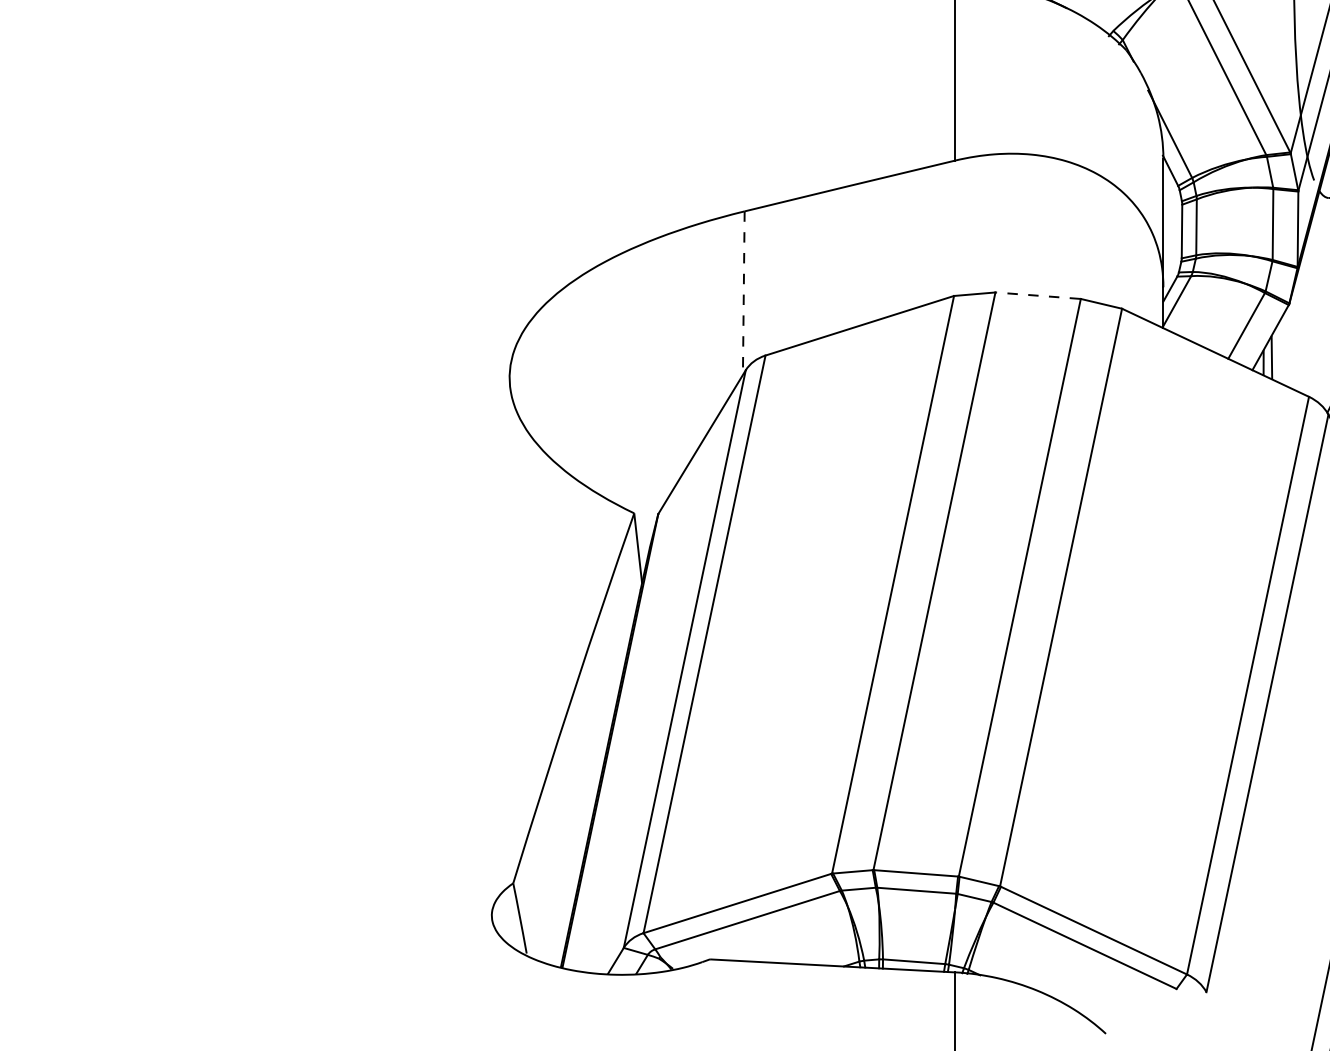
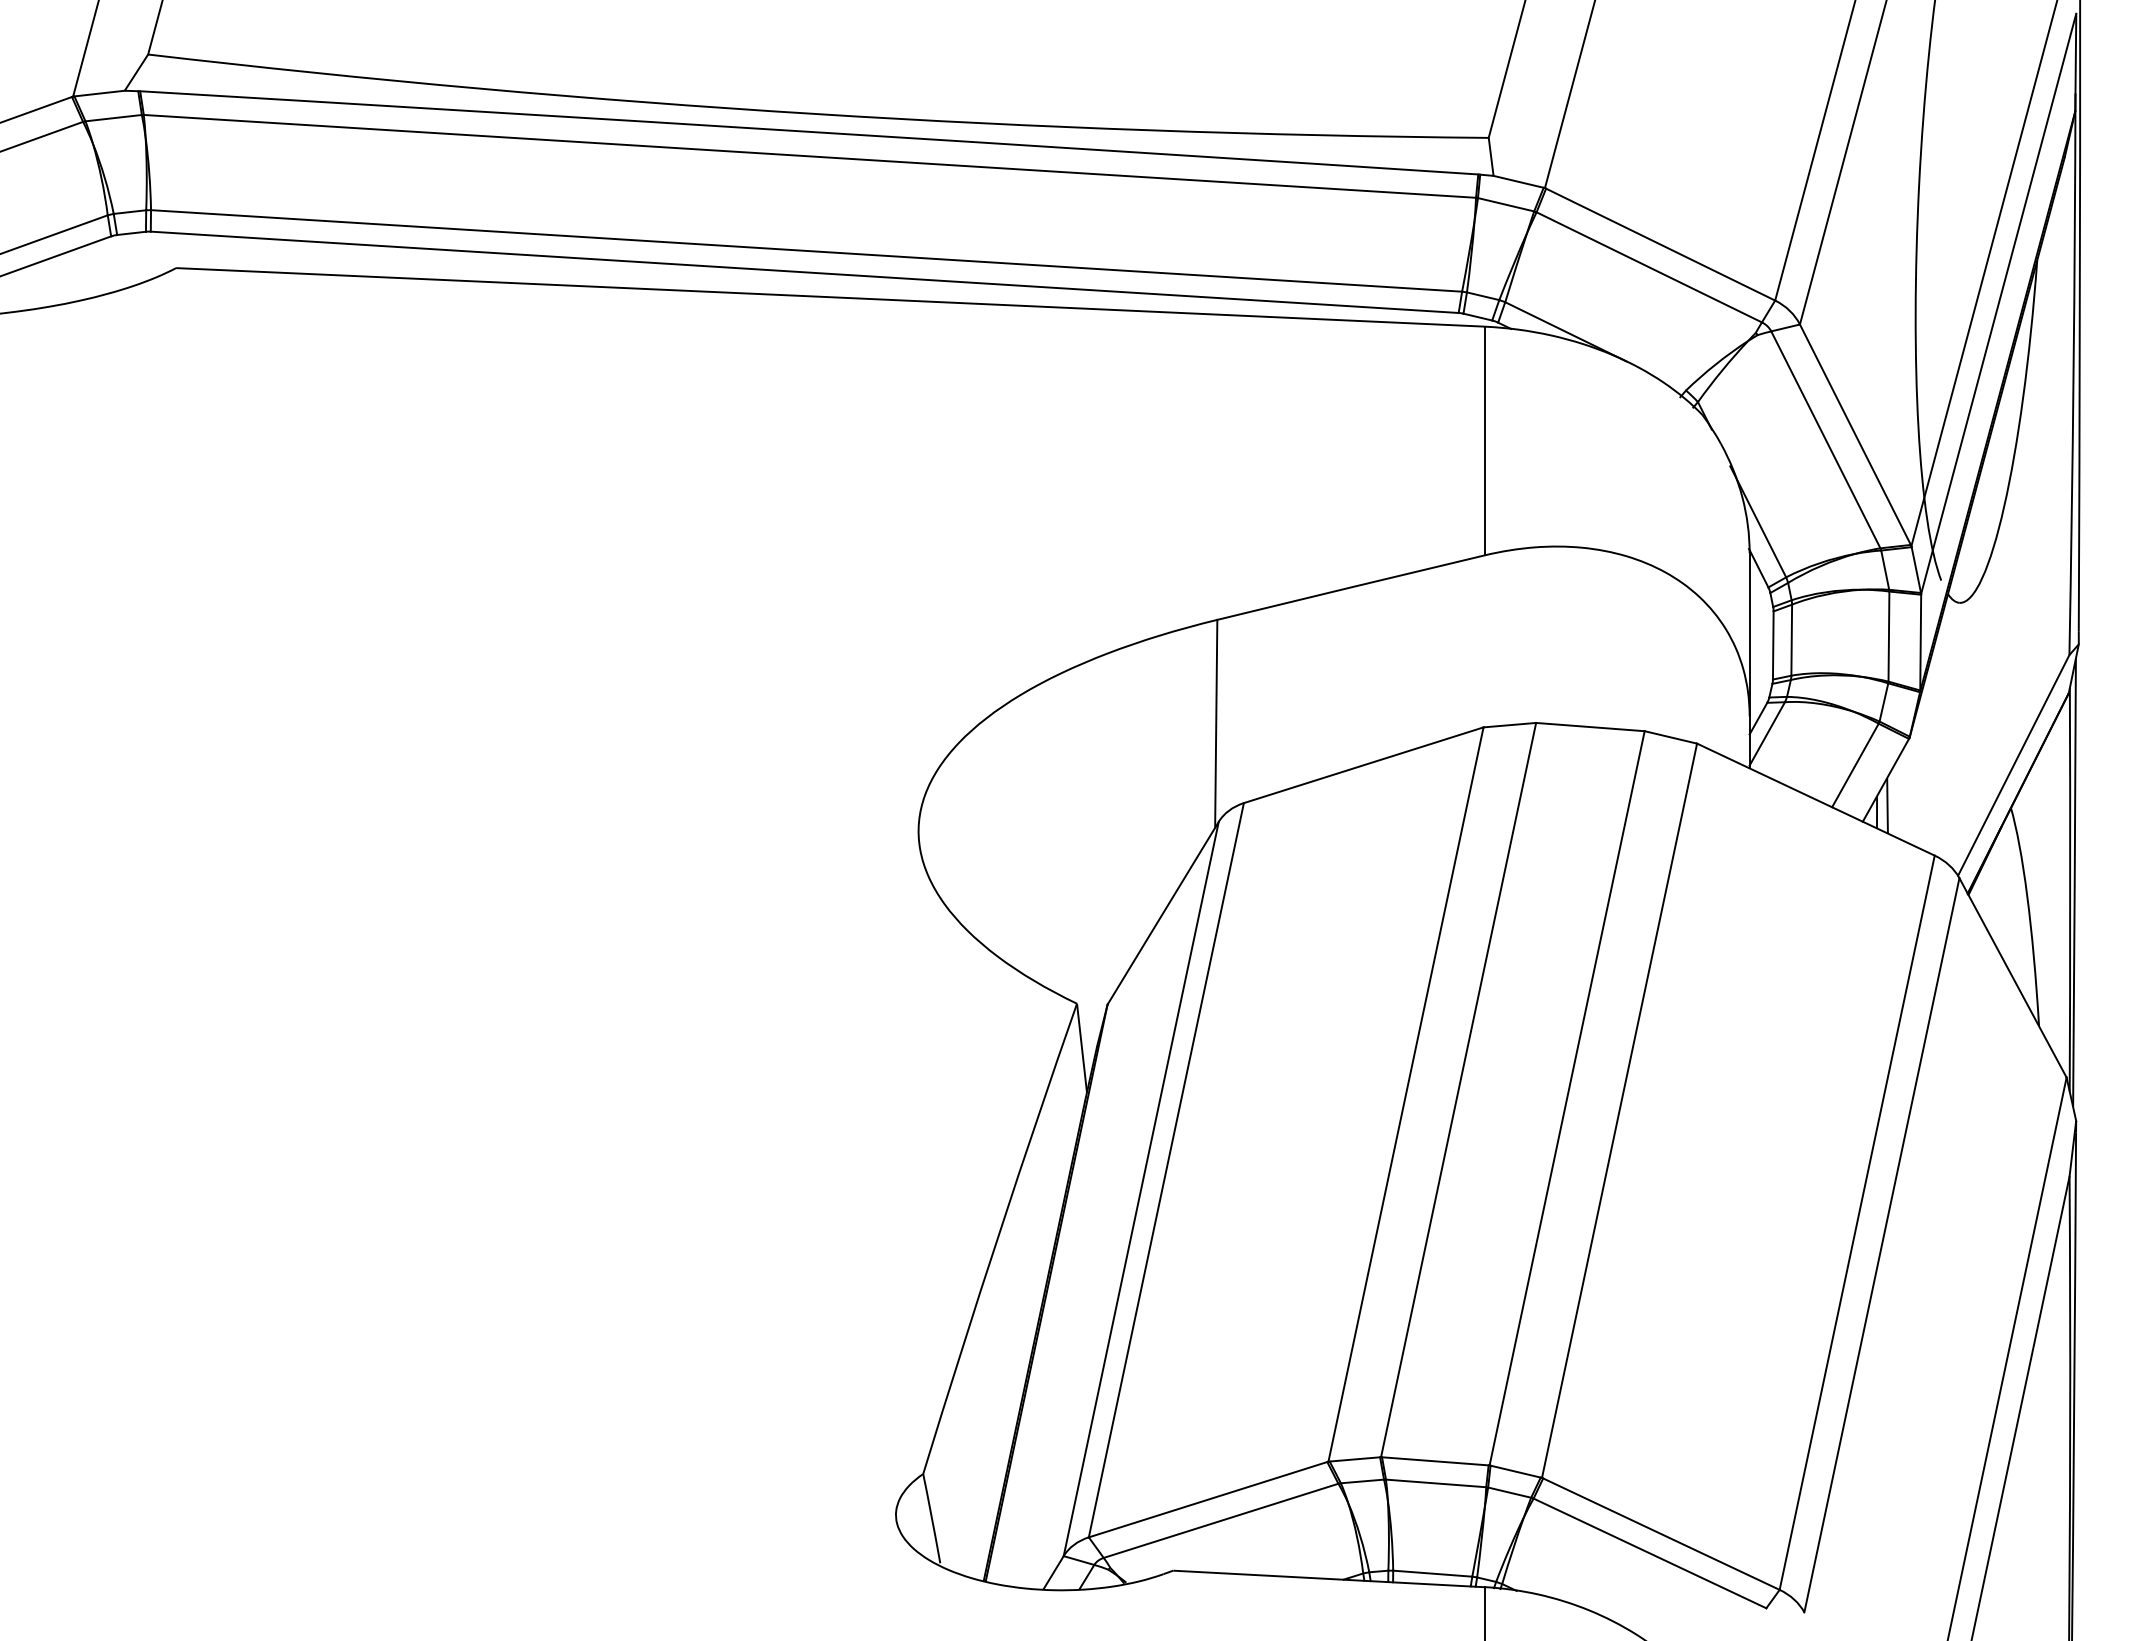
line: (743, 292) -> (1216, 723), dashed -> solid
line: (1037, 296) -> (1589, 727), dashed -> solid

